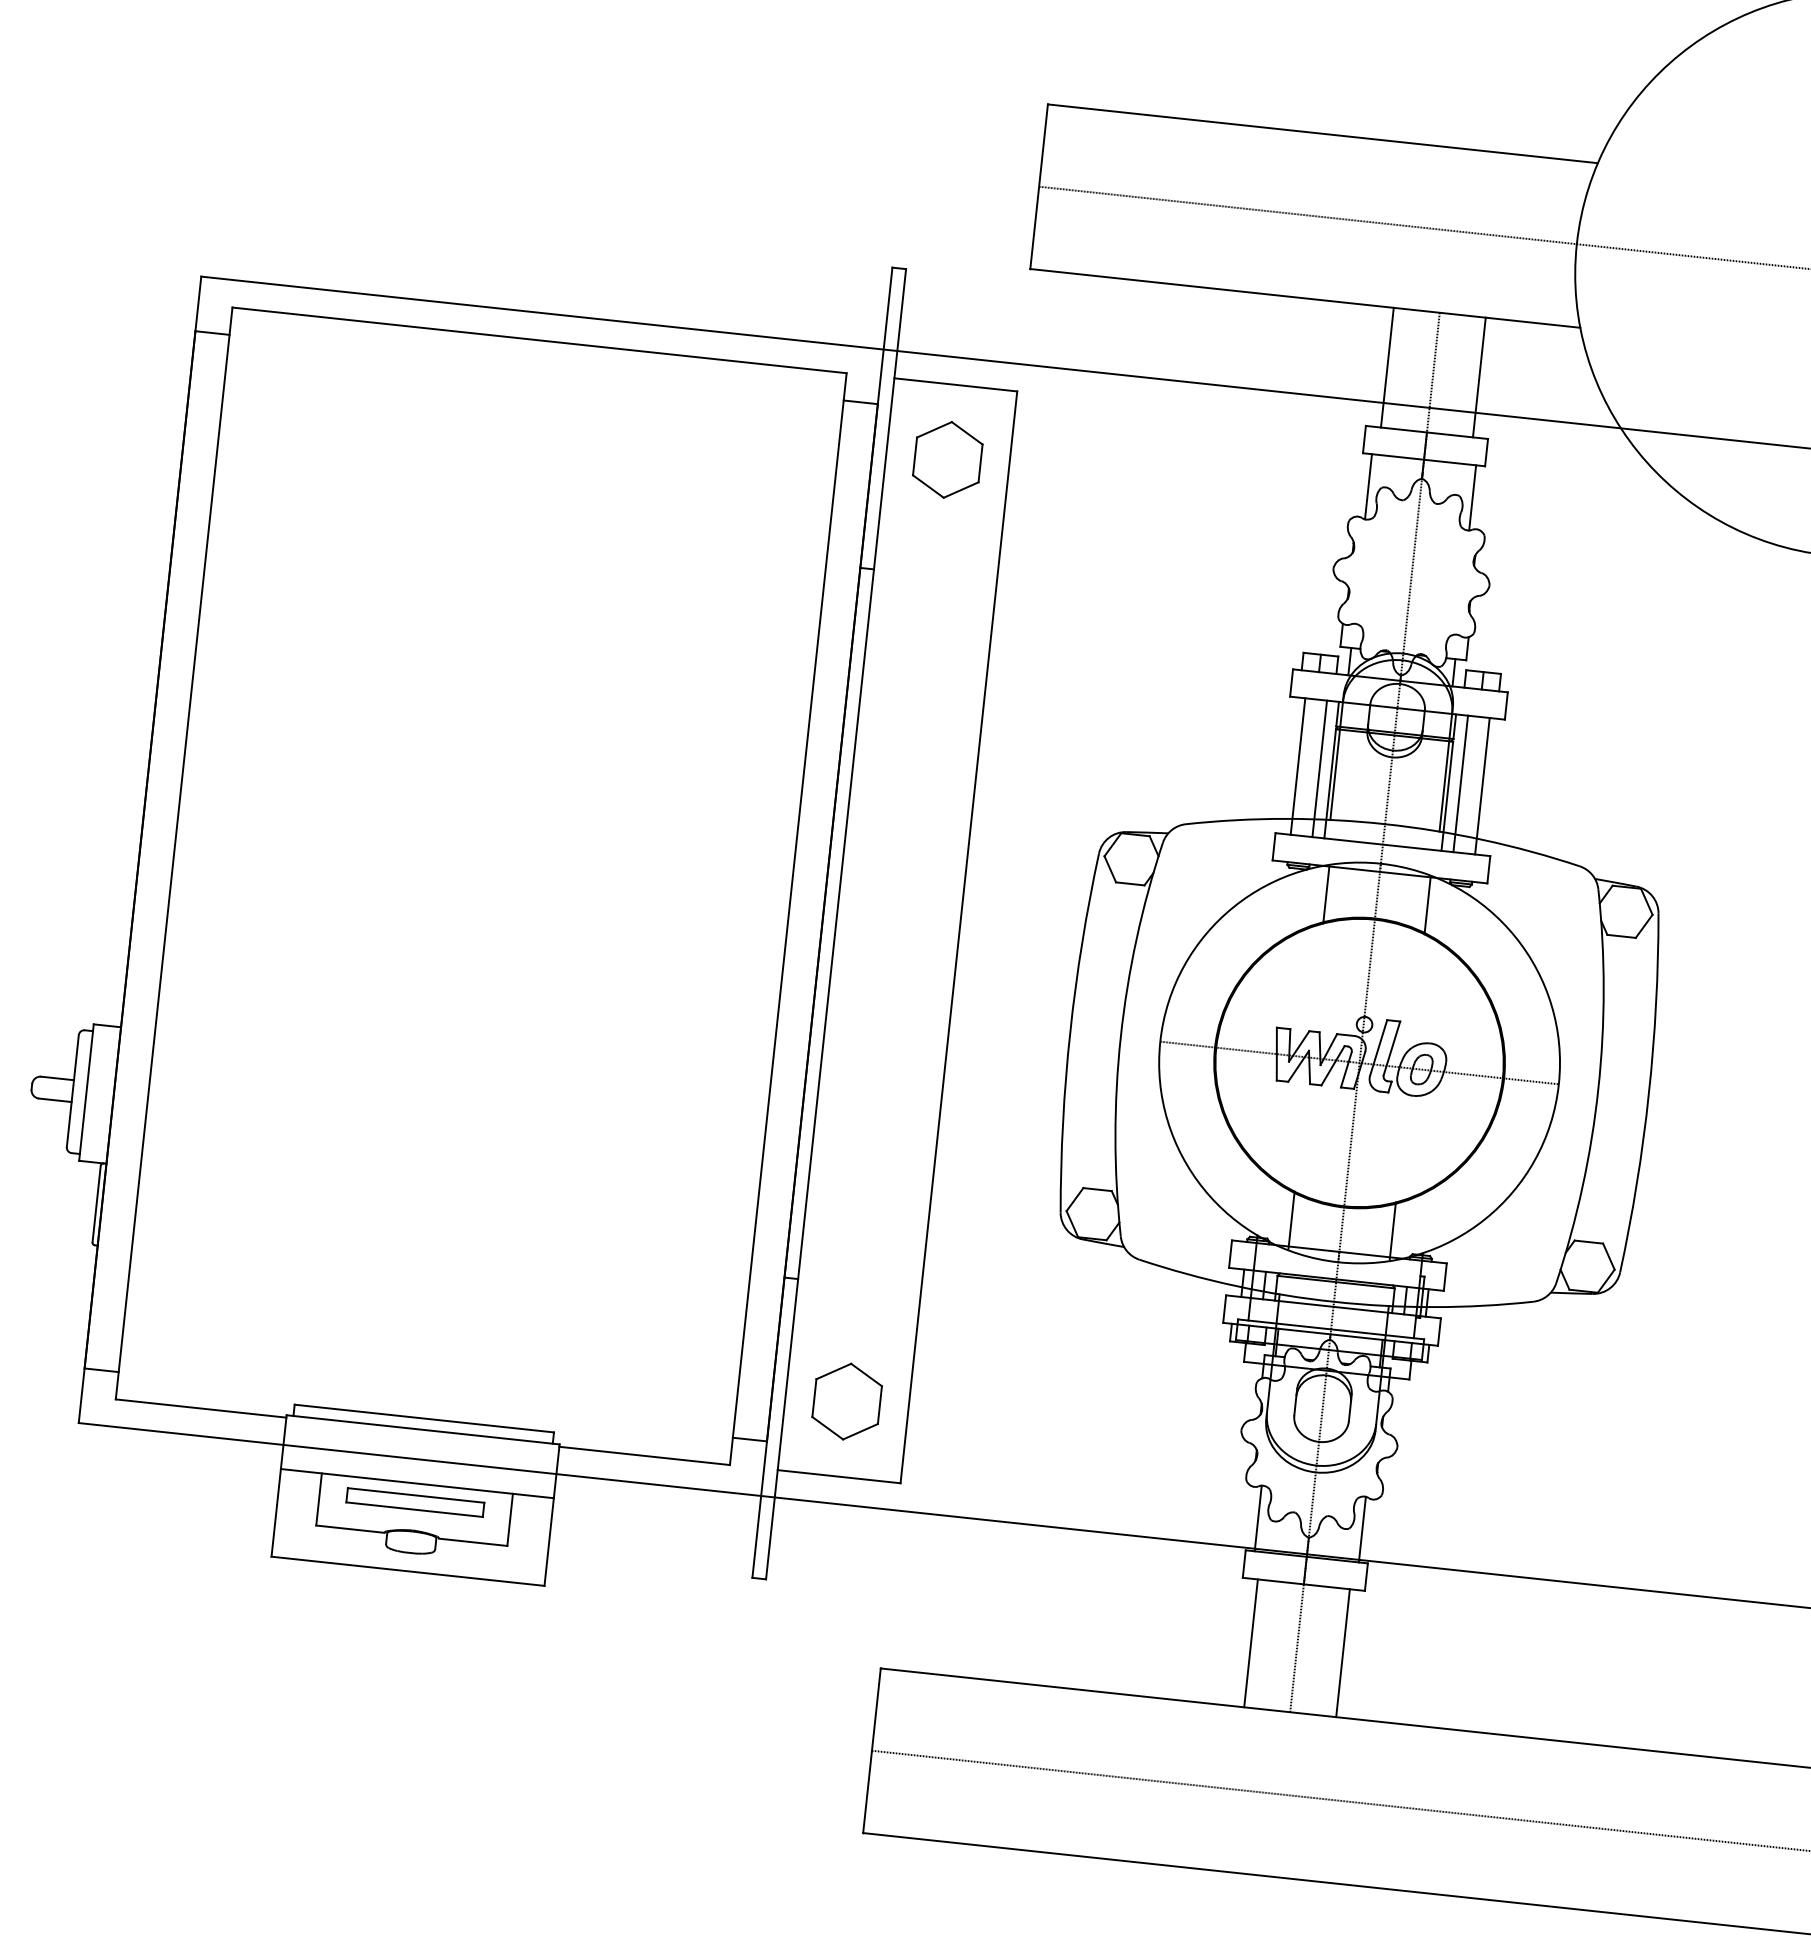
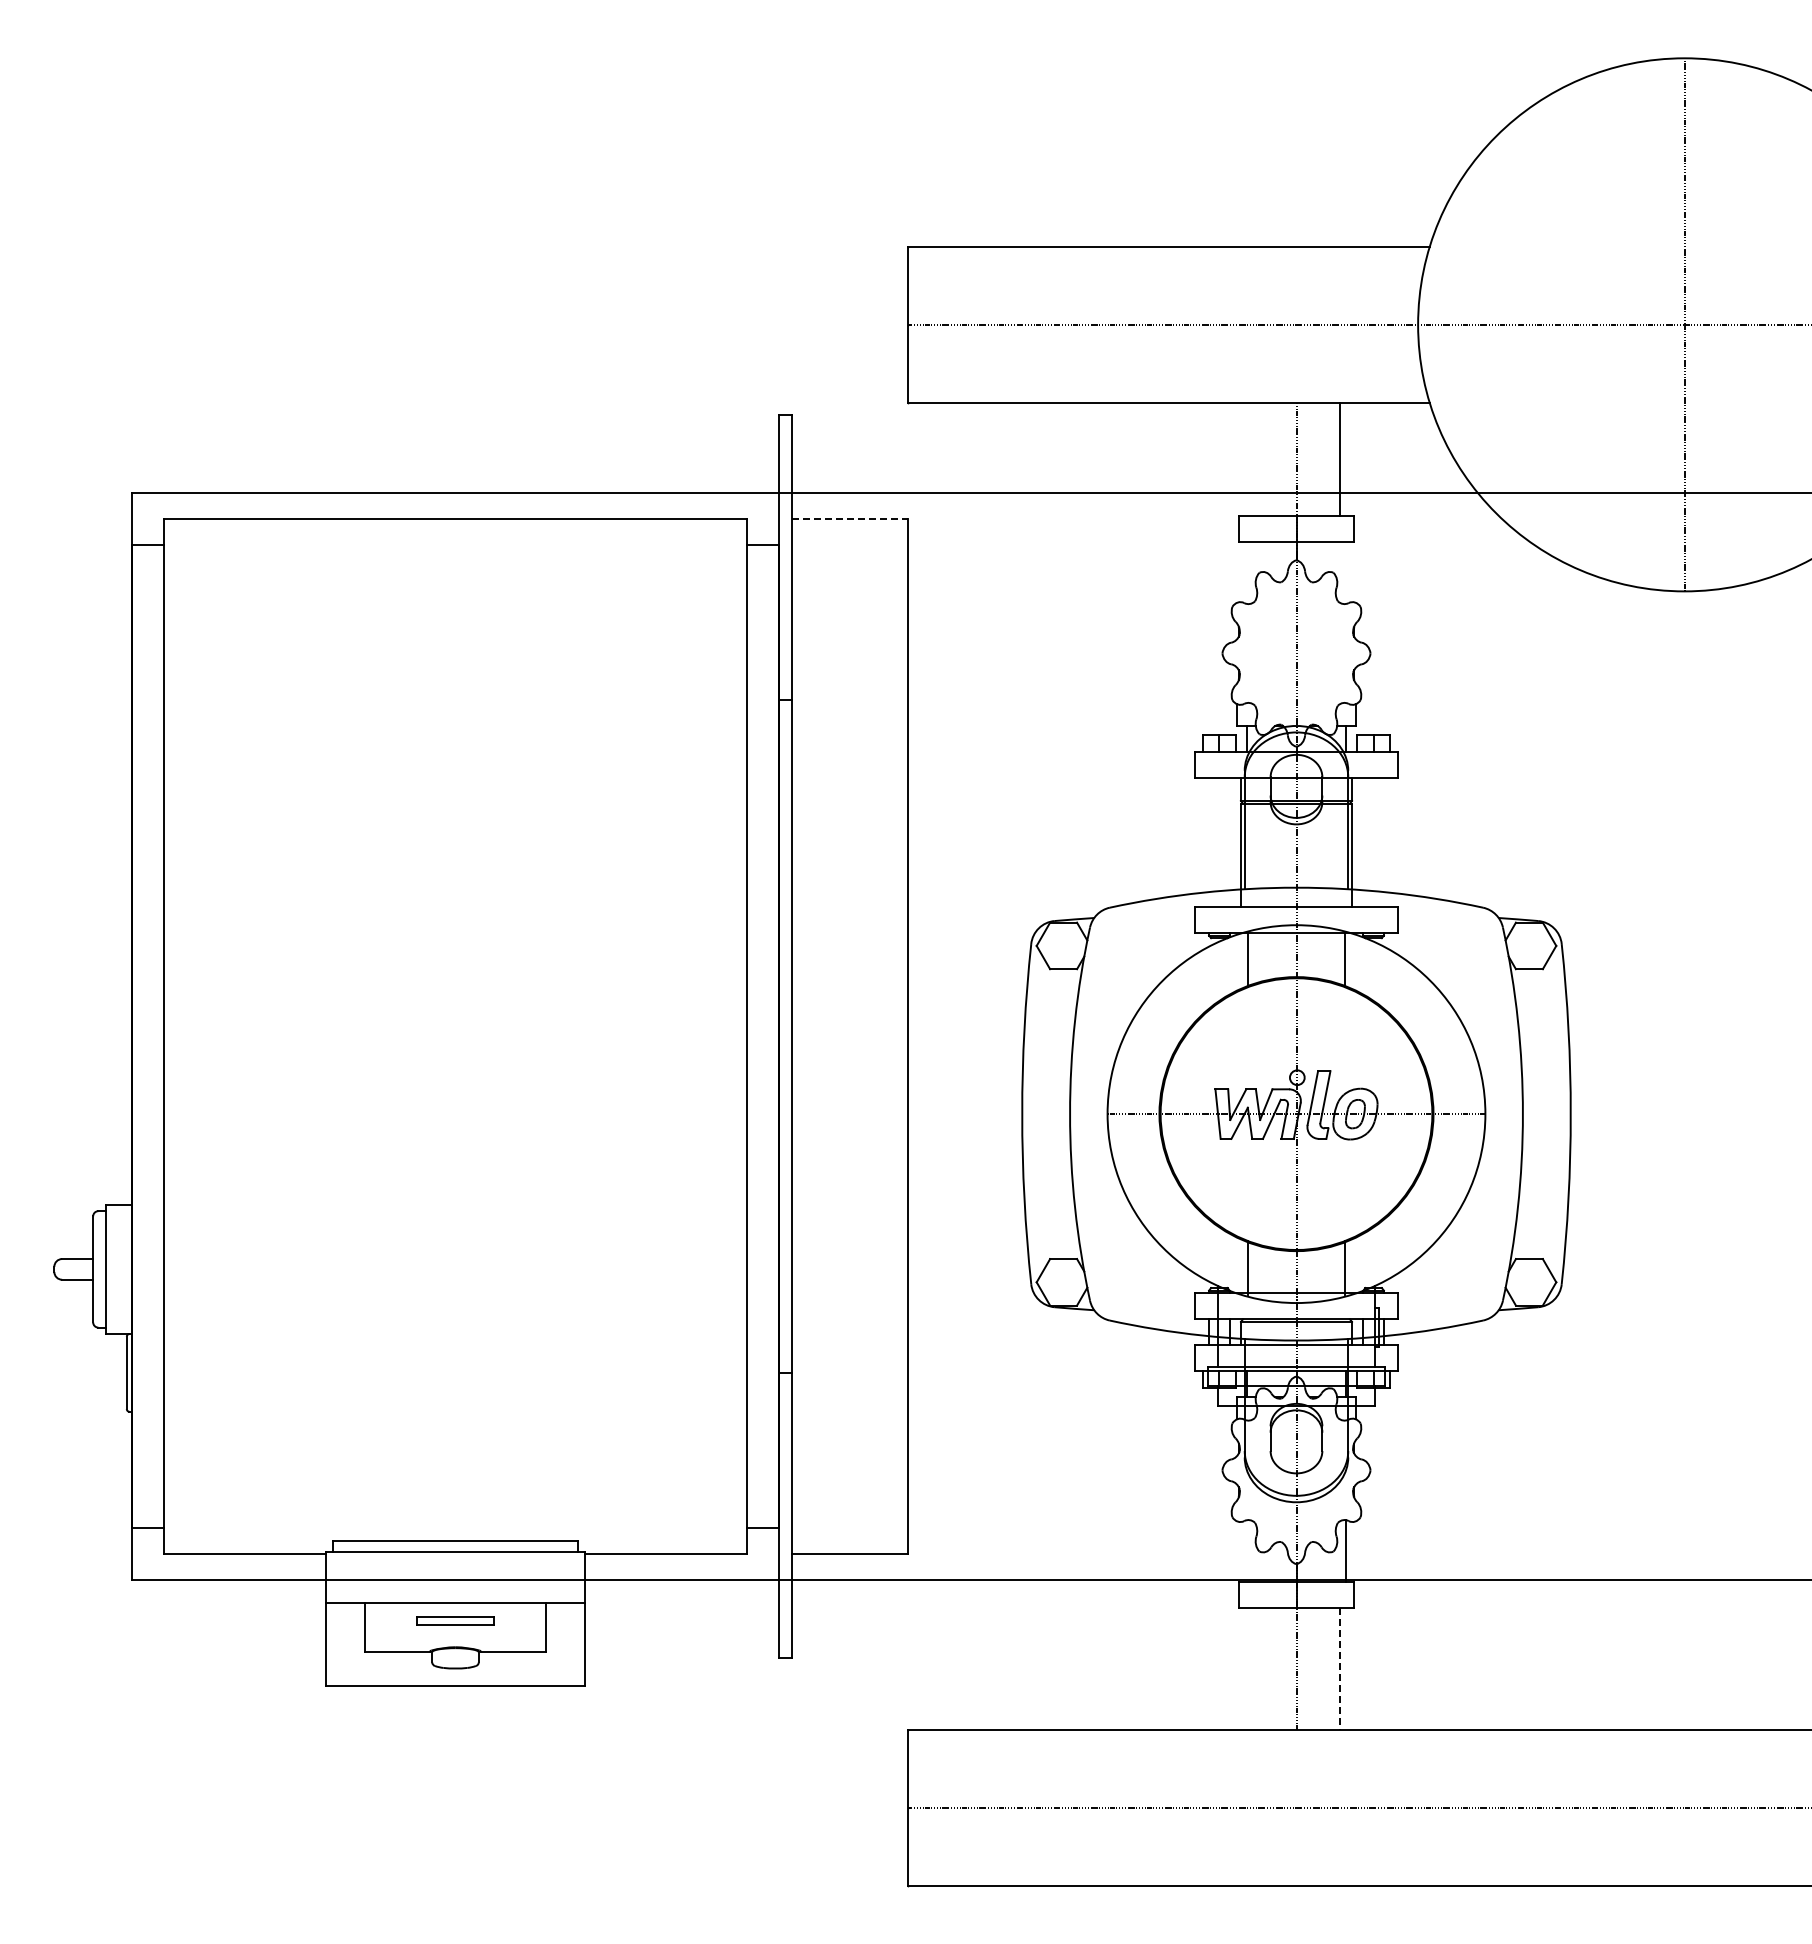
line: (1386, 367) -> (1252, 459), removed
line: (956, 384) -> (850, 518), solid -> dashed
part: (948, 459) -> (850, 589), removed
line: (1368, 487) -> (1247, 573), removed
line: (1472, 498) -> (1345, 573), removed
line: (1298, 766) -> (1209, 842), removed
line: (1319, 768) -> (1229, 842), removed
line: (1460, 784) -> (1363, 842), removed
line: (1481, 786) -> (1383, 842), removed
part: (847, 1401) -> (850, 1482), removed
part: (415, 1502) -> (455, 1620), size x0.6
line: (1258, 1518) -> (1247, 1551), removed
line: (1250, 1642) -> (1252, 1668), removed
line: (1343, 1653) -> (1340, 1669), solid -> dashed

